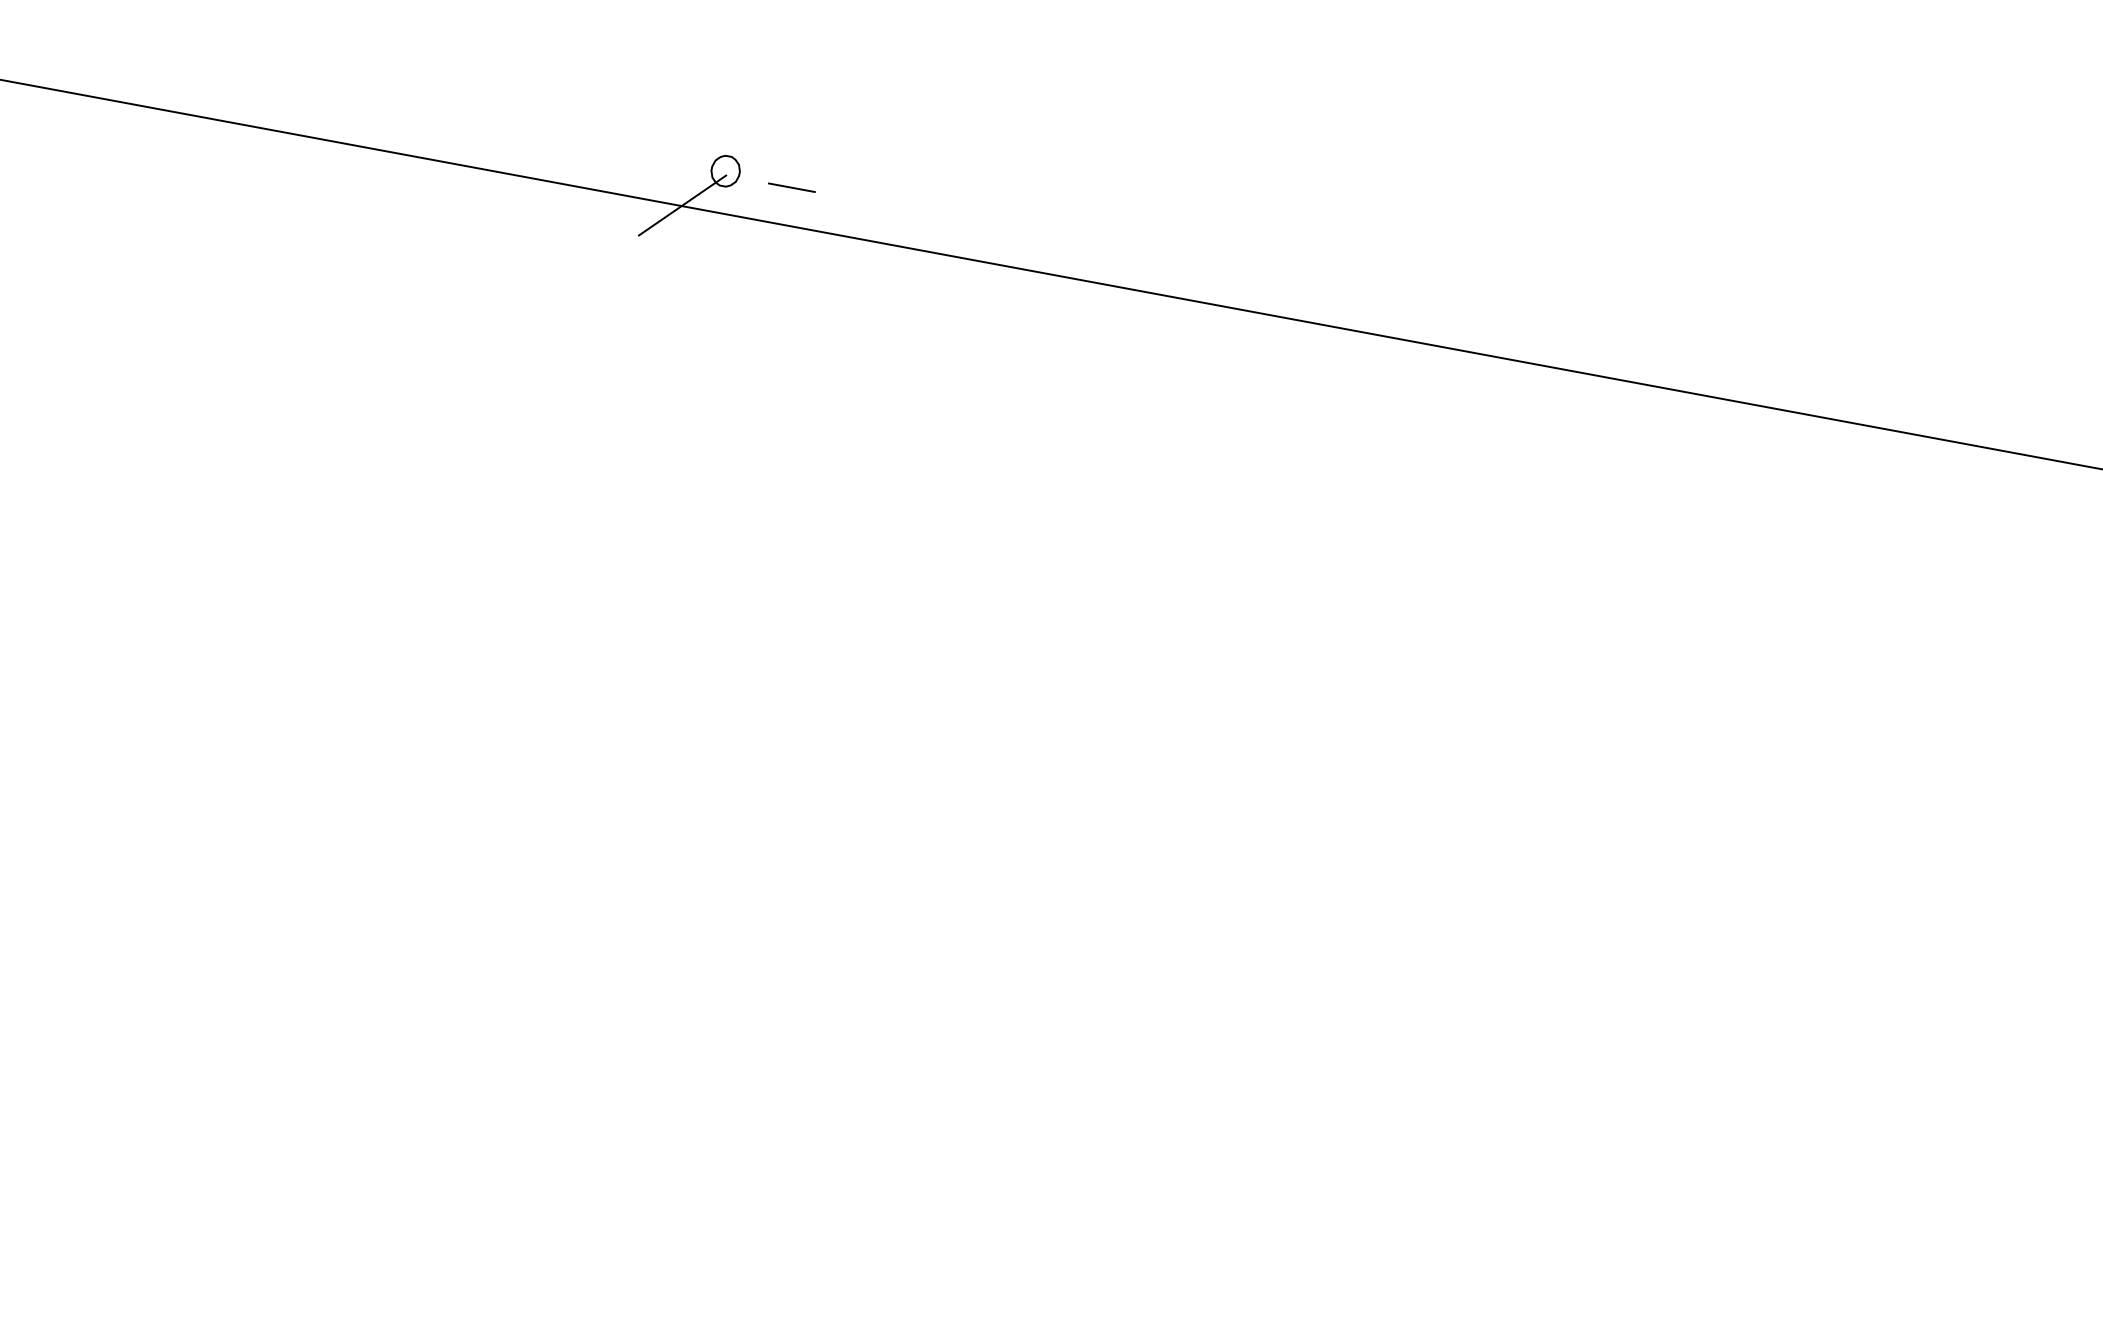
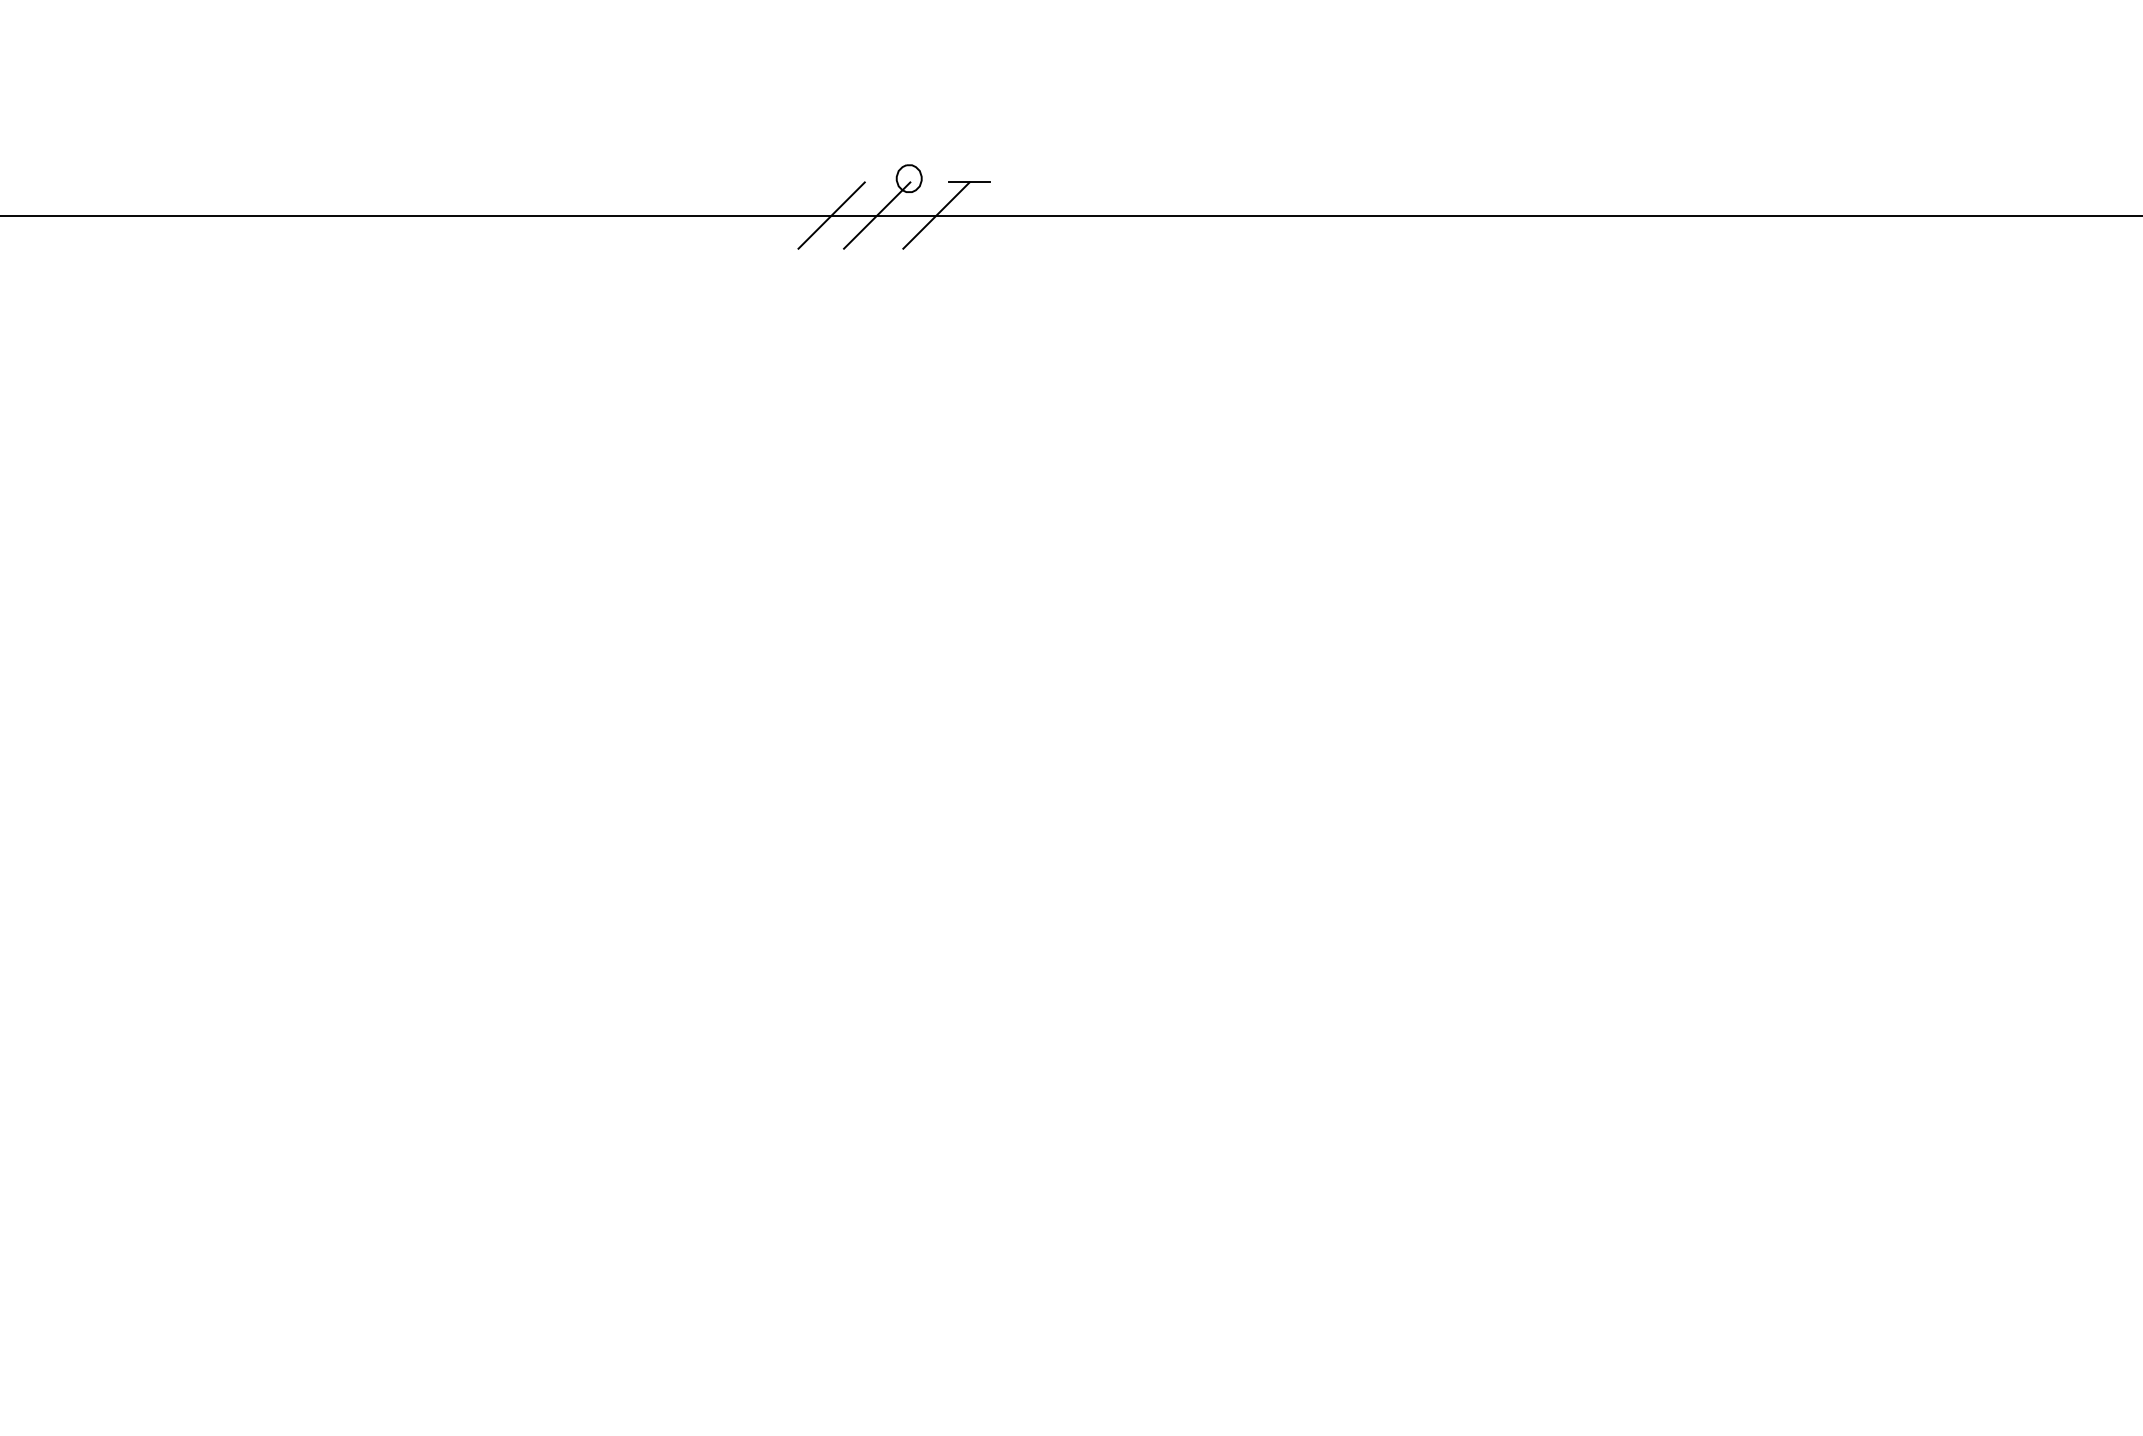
line: (631, 196) -> (831, 215), added
line: (748, 217) -> (936, 215), added

